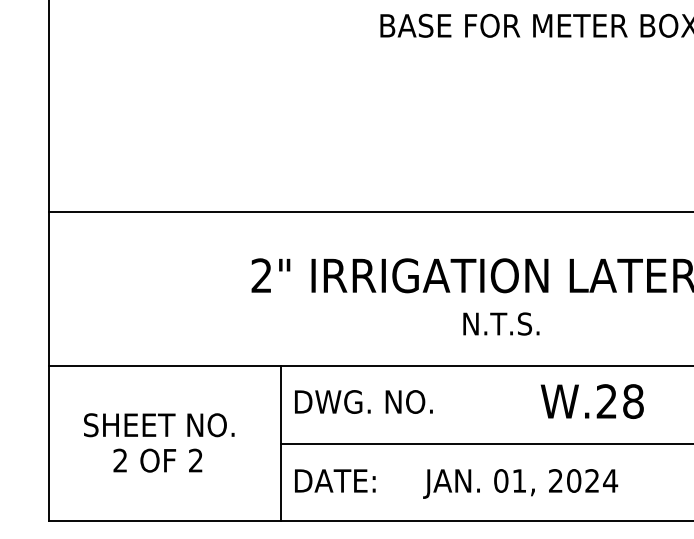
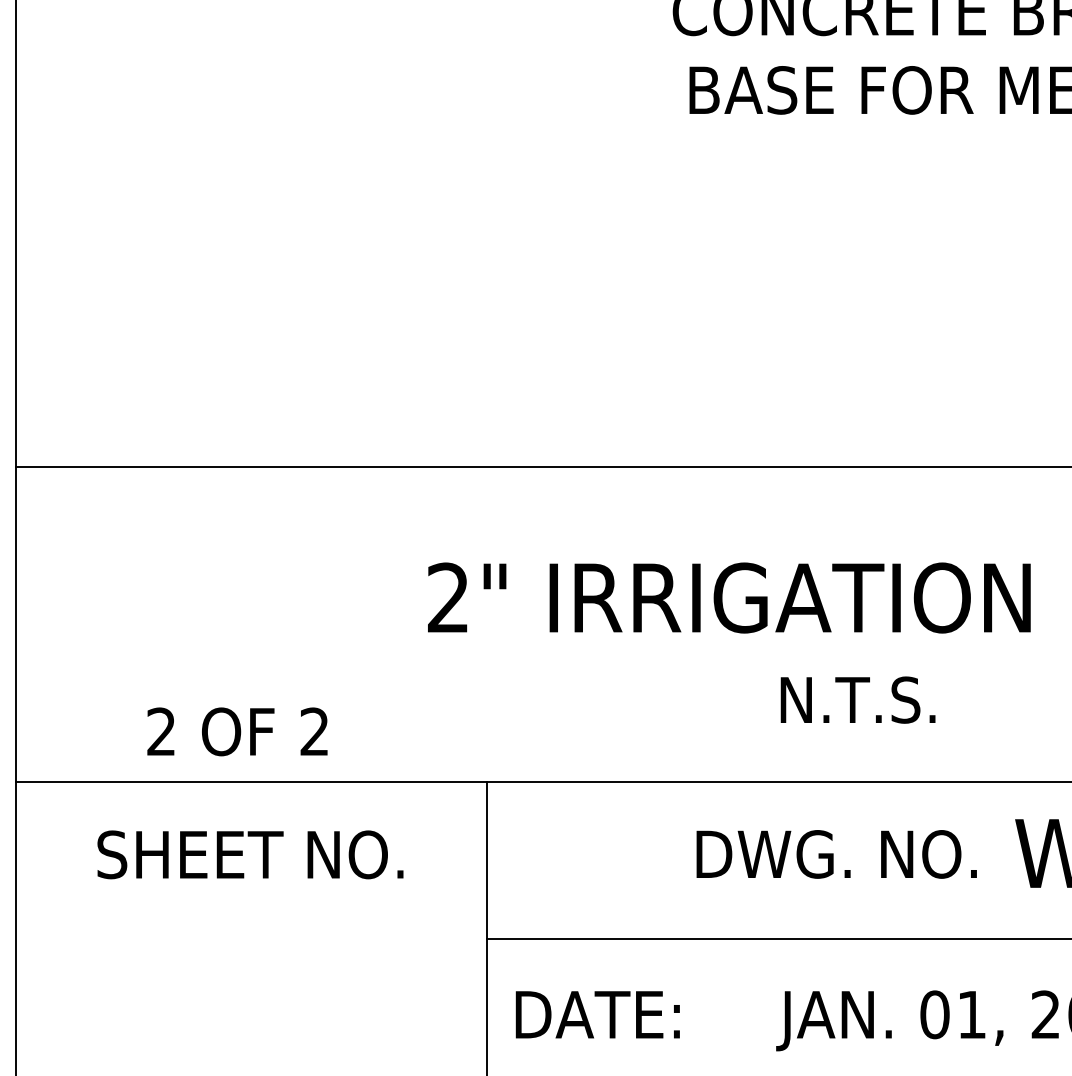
text: (501, 323) -> (858, 699), moved
text: (363, 401) -> (835, 853), moved
text: (159, 425) -> (250, 855), moved
text: (157, 460) -> (236, 731), moved

